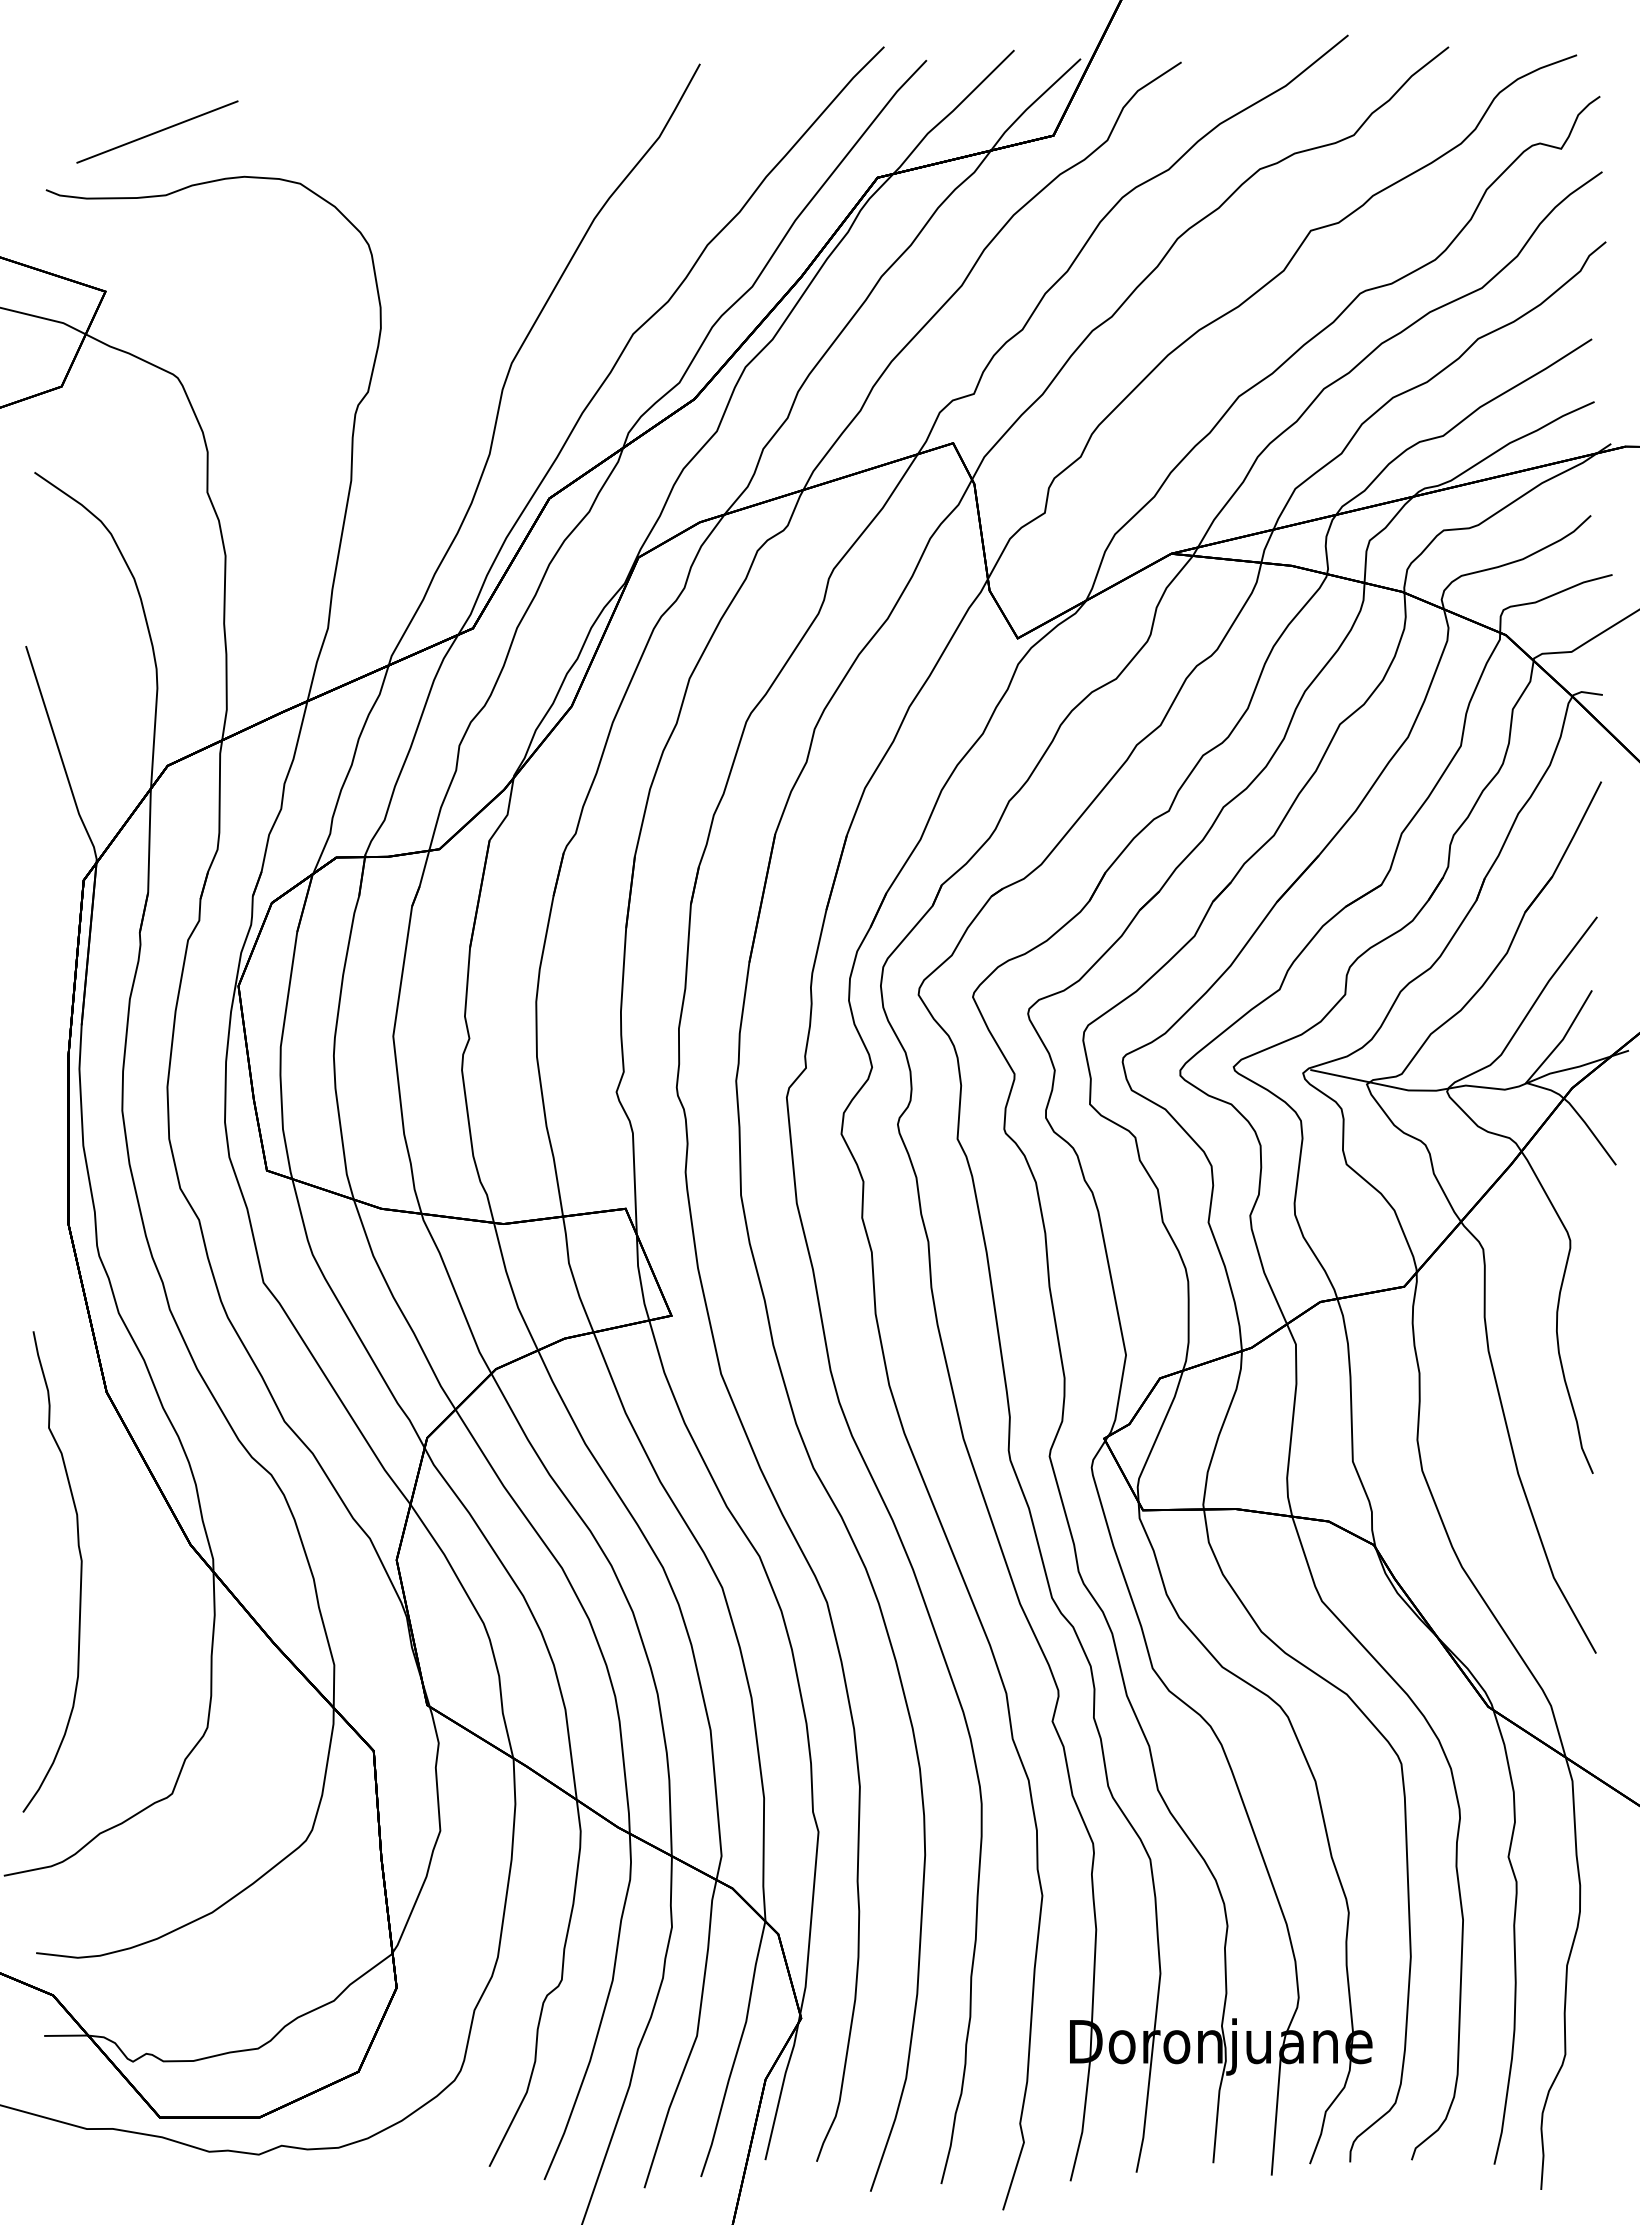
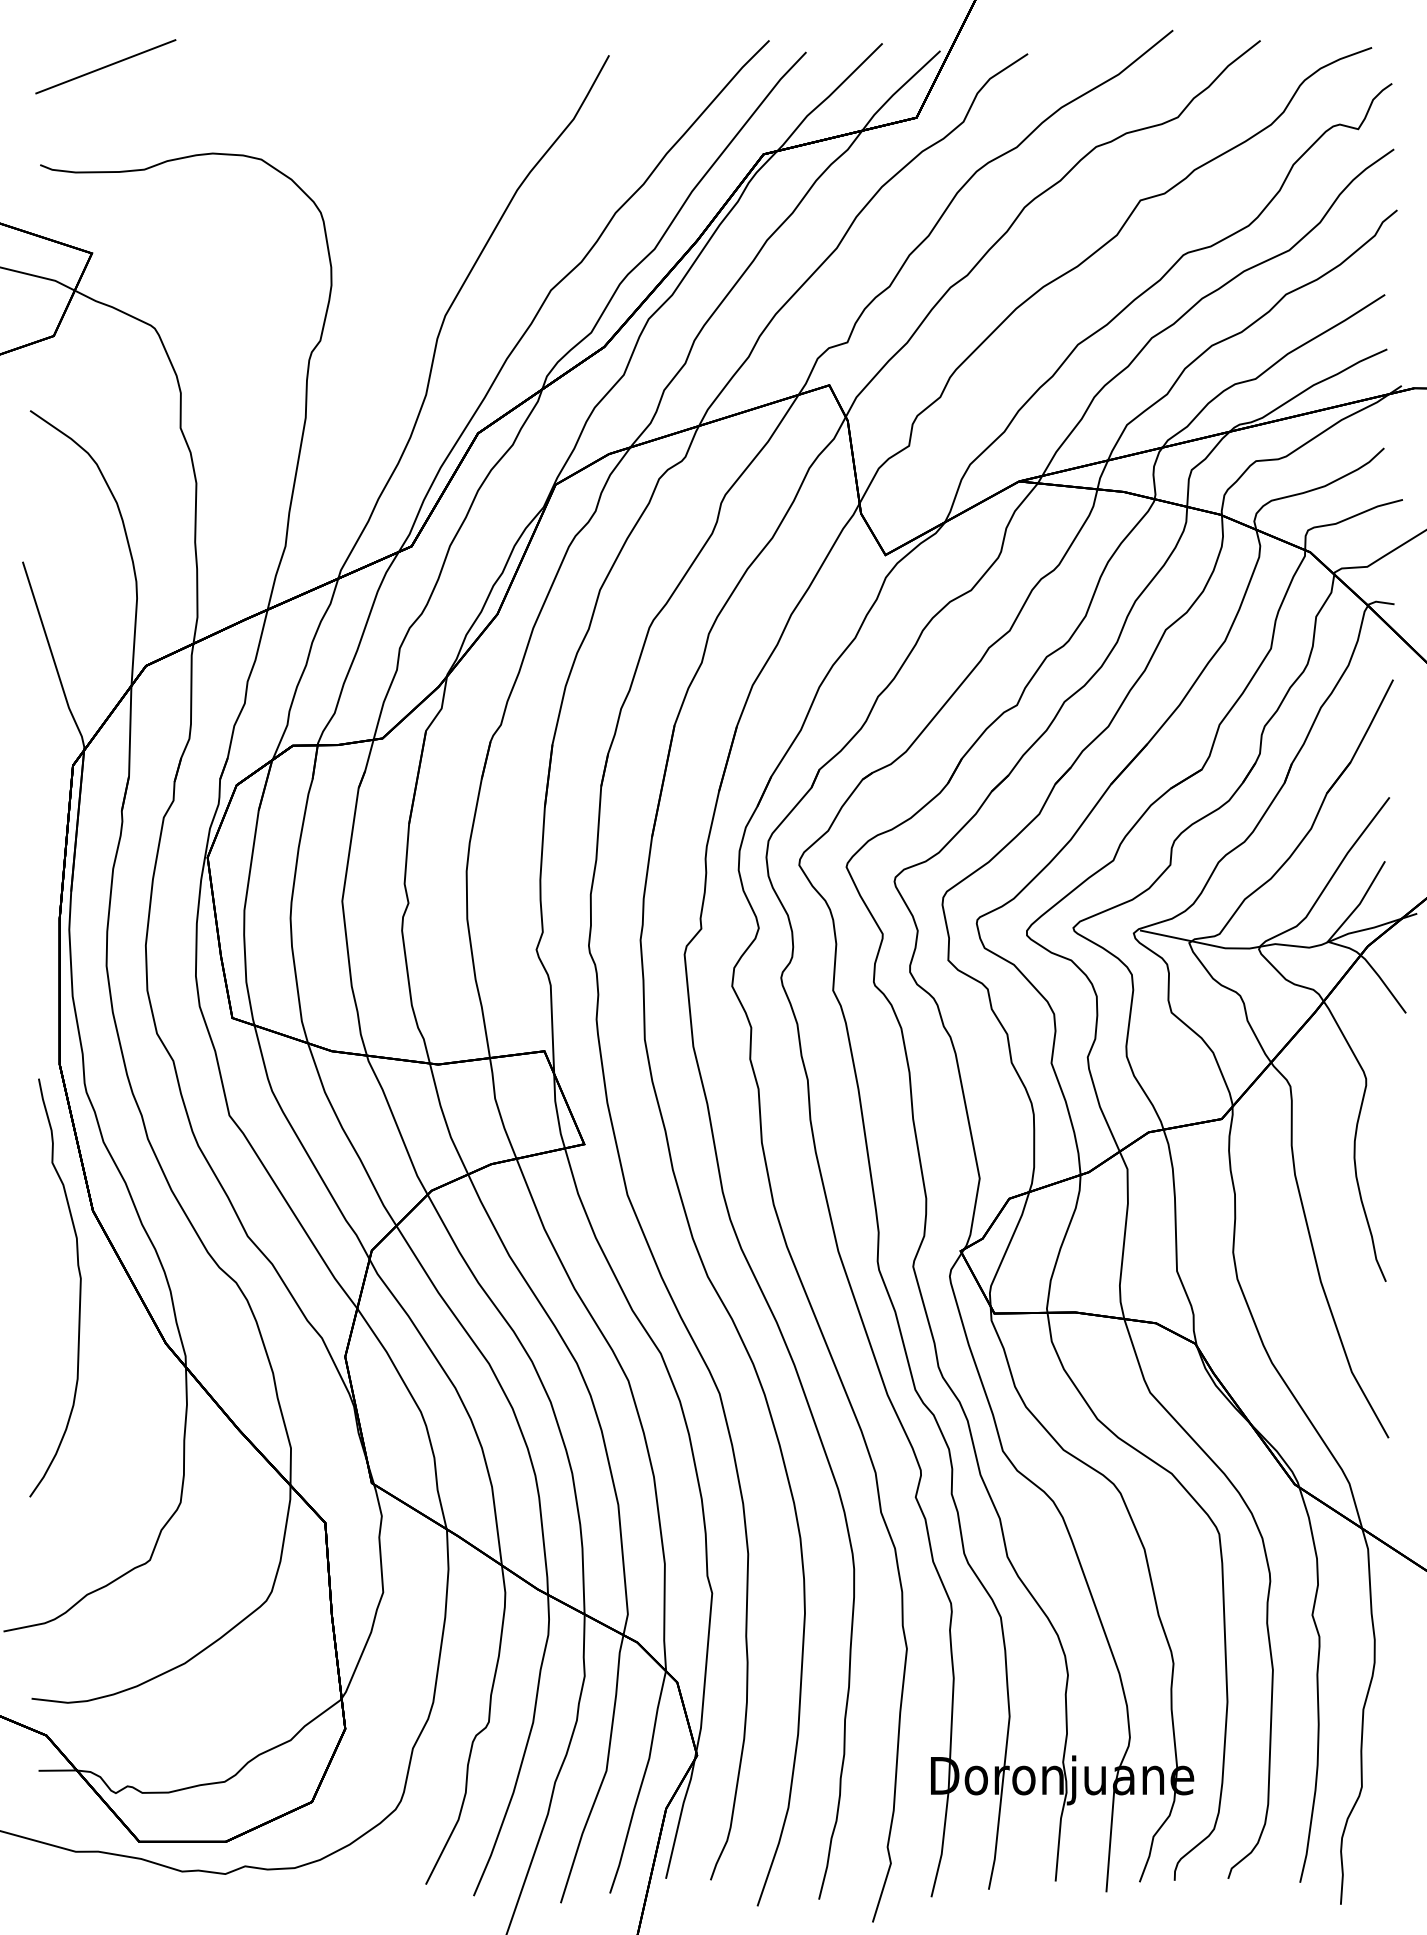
line: (157, 131) -> (105, 66), moved
curve: (80, 1571) -> (79, 1287), moved

